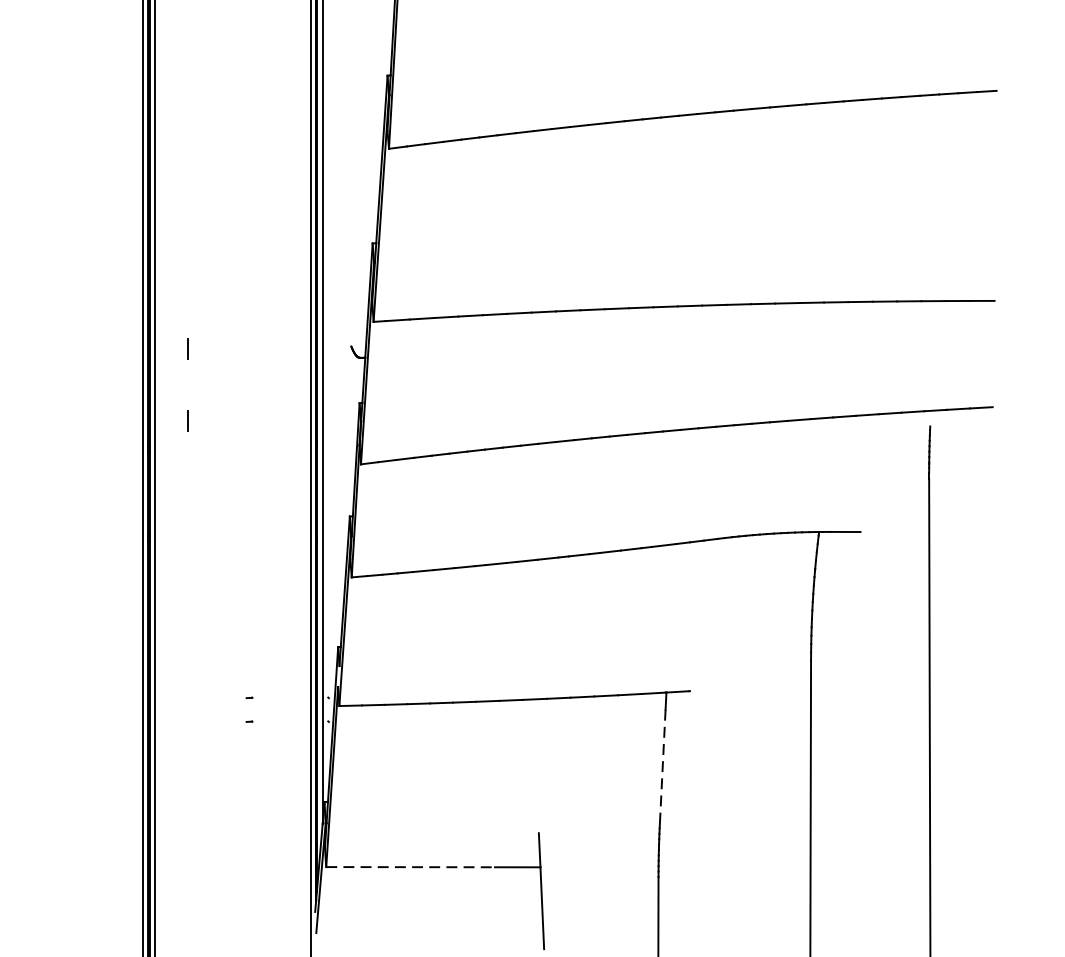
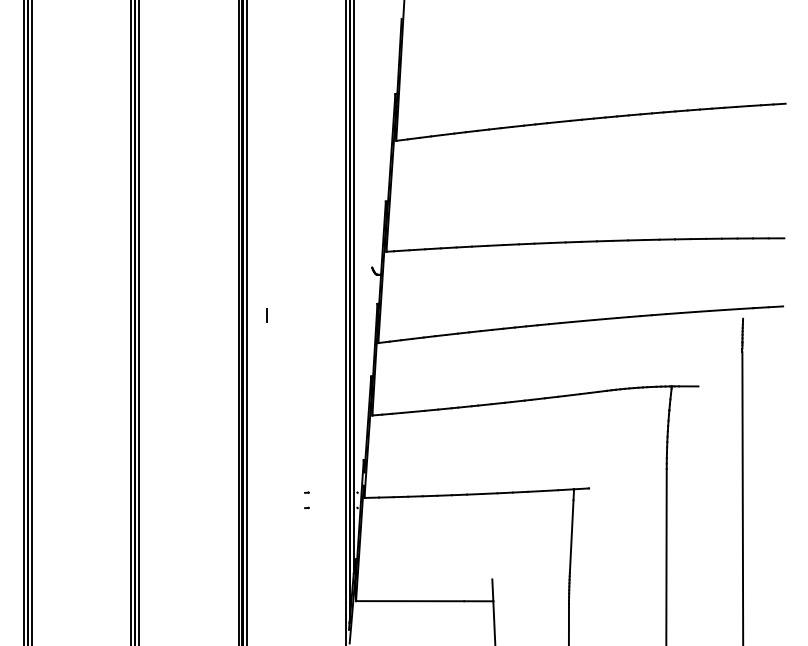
line: (186, 349) -> (266, 269), removed
line: (662, 767) -> (571, 537), dashed -> solid
line: (411, 867) -> (410, 601), dashed -> solid

